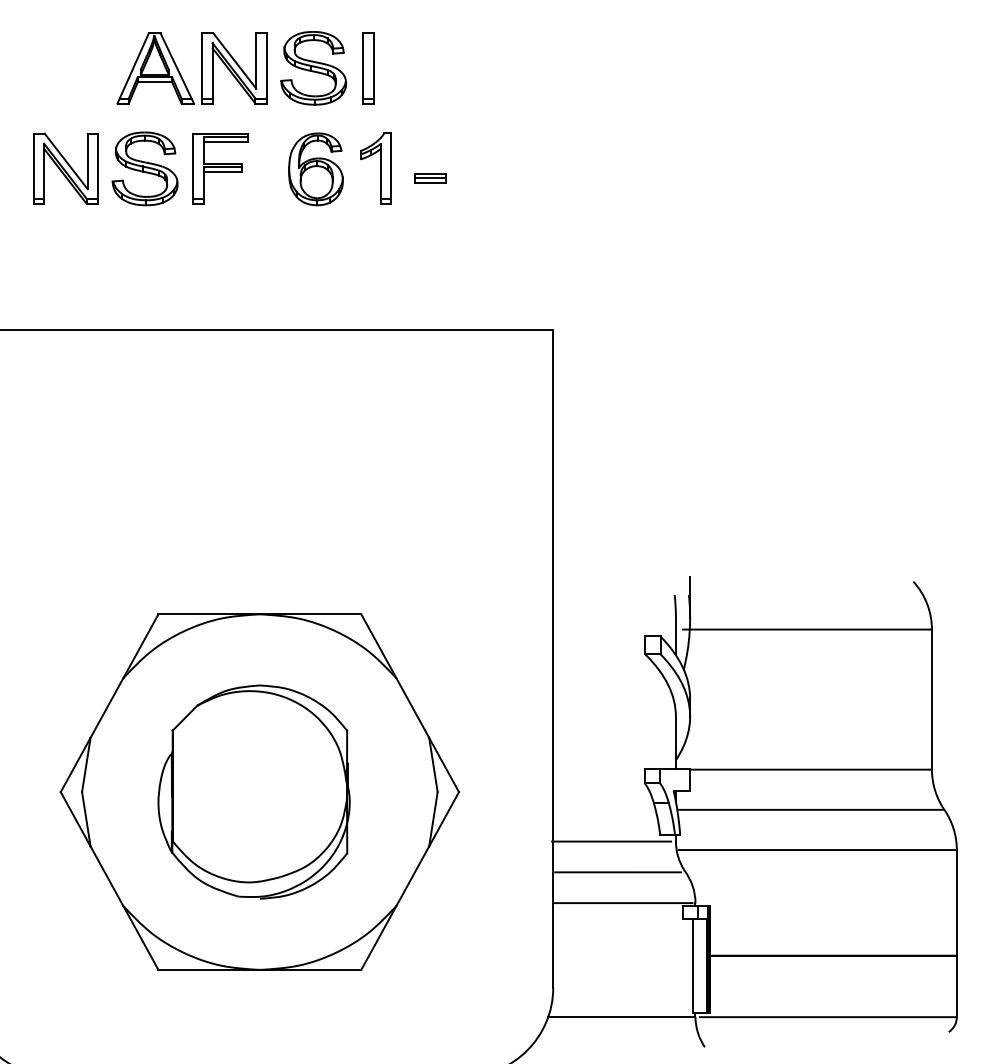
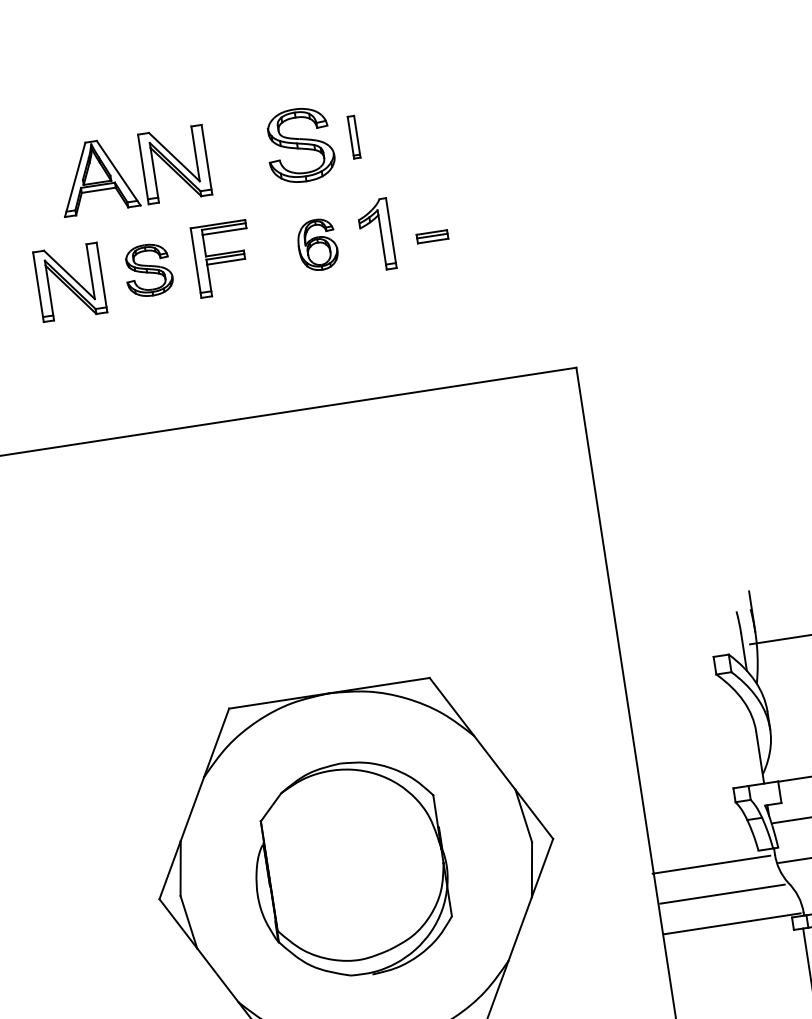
part: (201, 68) -> (142, 169), moved
part: (368, 68) -> (354, 137), size x0.6
part: (144, 168) -> (147, 270), size x0.7
part: (315, 169) -> (317, 245), size x0.7

